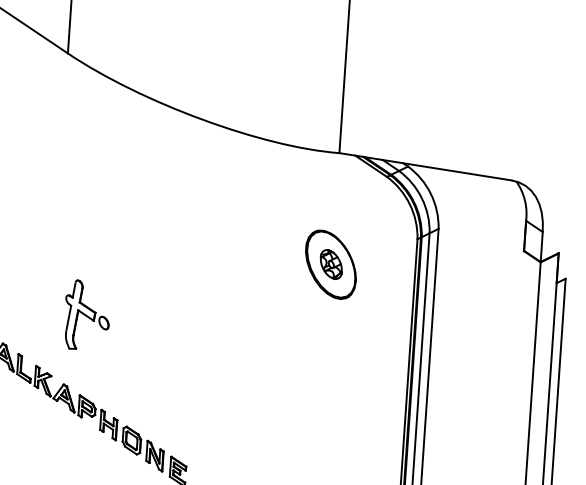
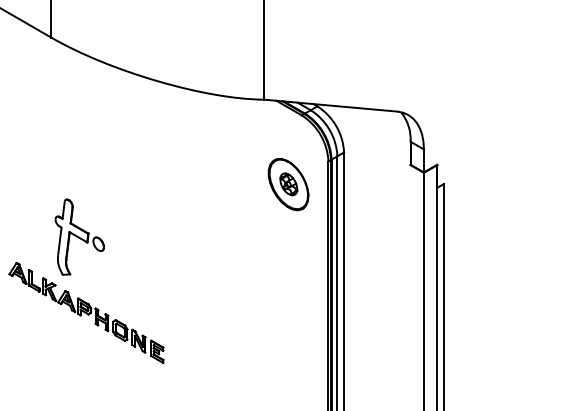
part: (330, 264) -> (288, 184), moved
part: (87, 314) -> (79, 236), size x1.43

